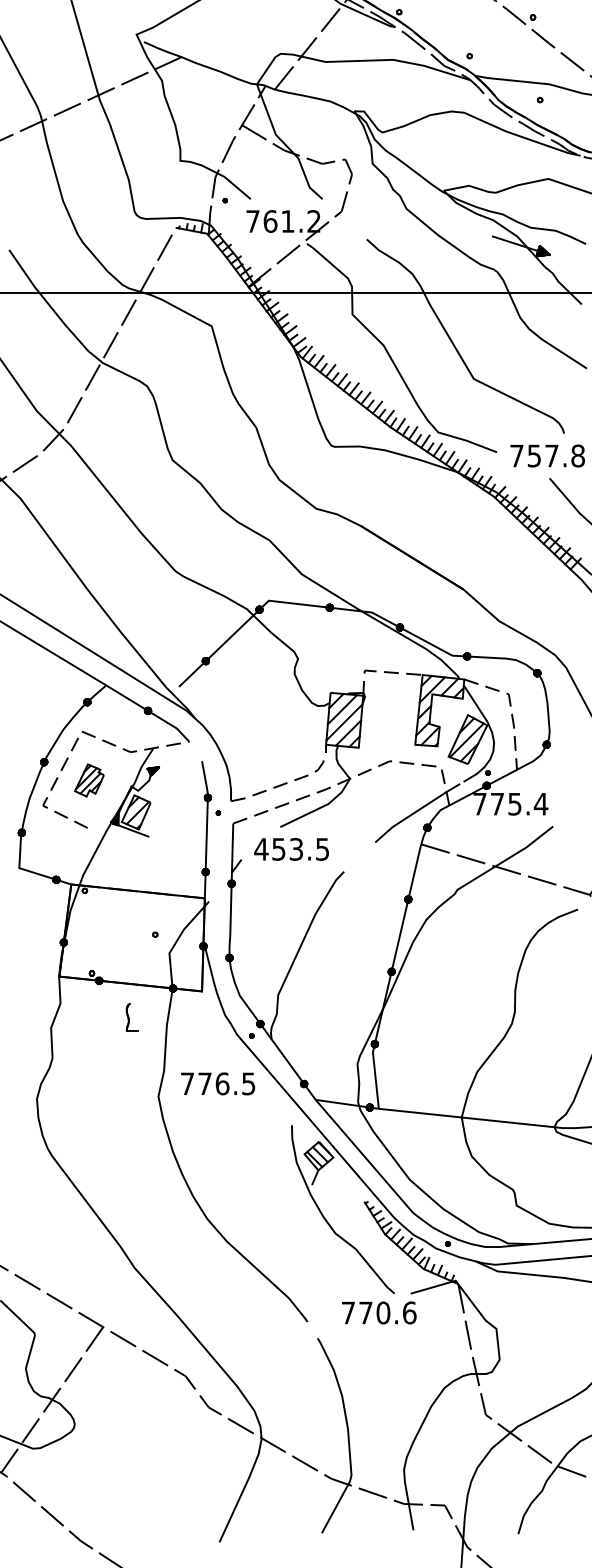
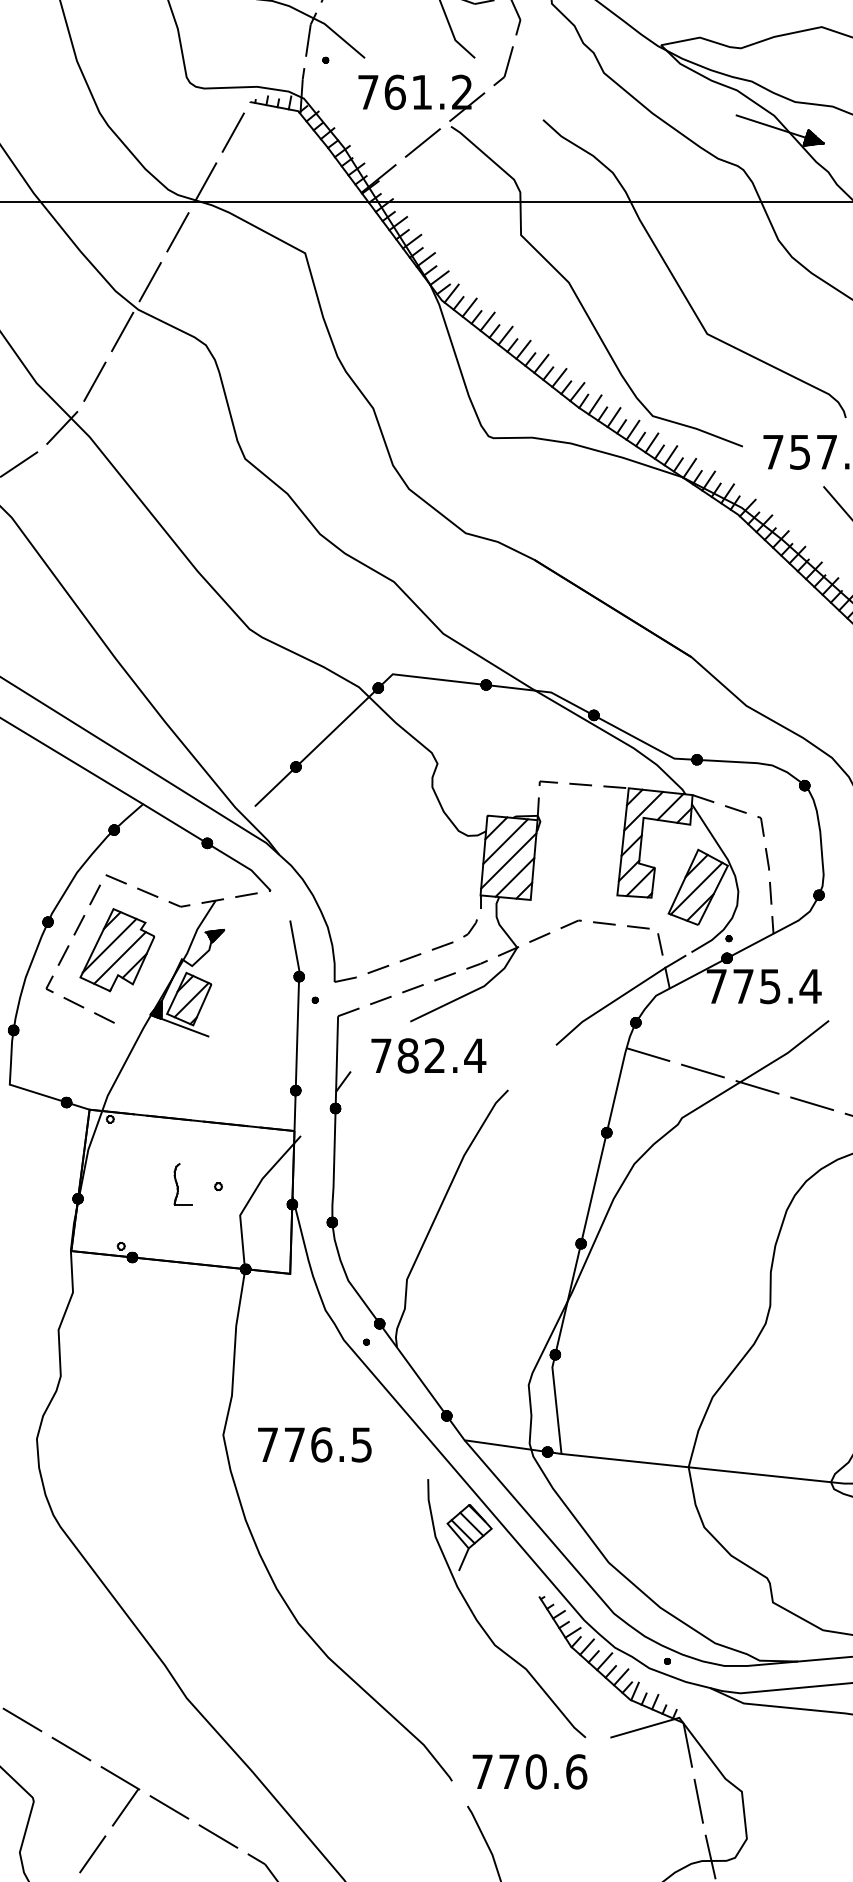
part: (89, 780) -> (117, 950), size x1.67
text: (291, 848) -> (427, 1054), 453.5 -> 782.4
part: (131, 1016) -> (181, 1183), moved
text: (218, 1083) -> (315, 1444), moved
text: (379, 1312) -> (530, 1771), moved

